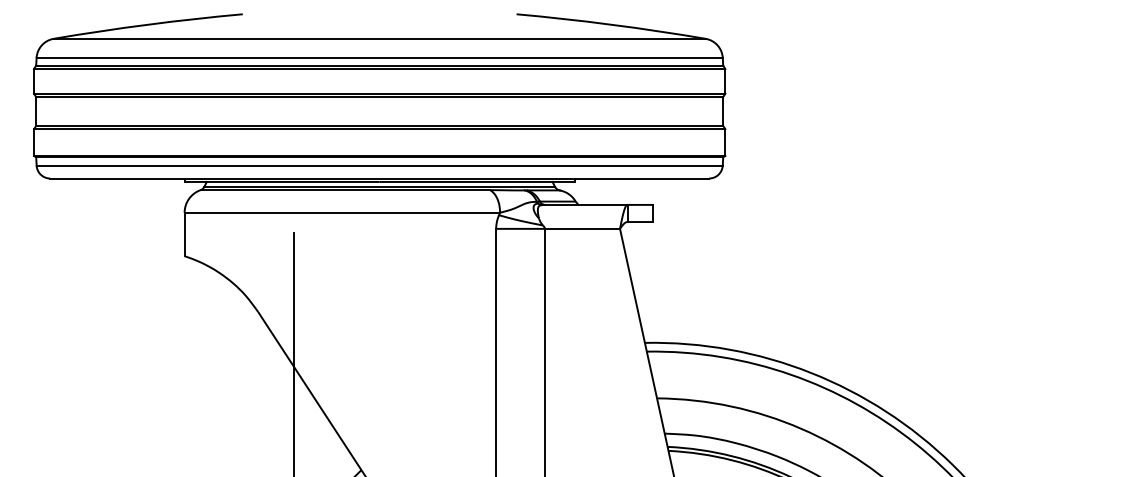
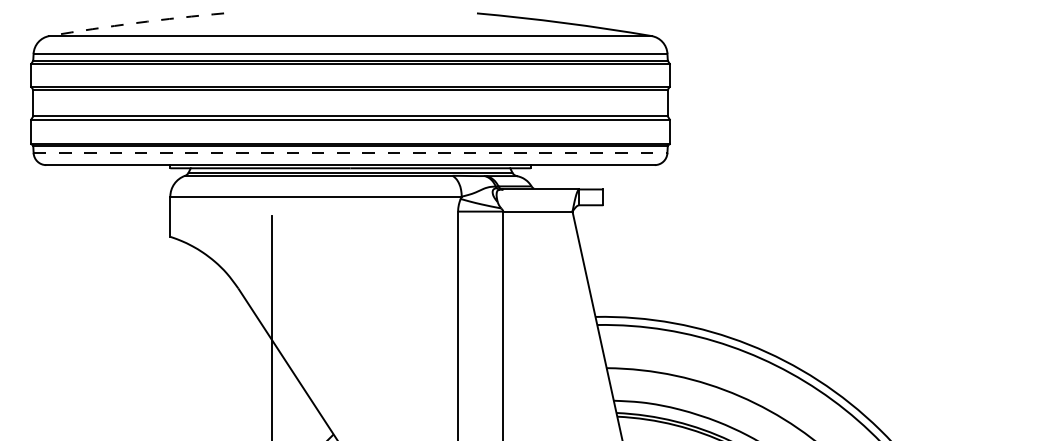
arc: (148, 24) -> (136, 22), solid -> dashed
line: (380, 165) -> (351, 153), solid -> dashed

